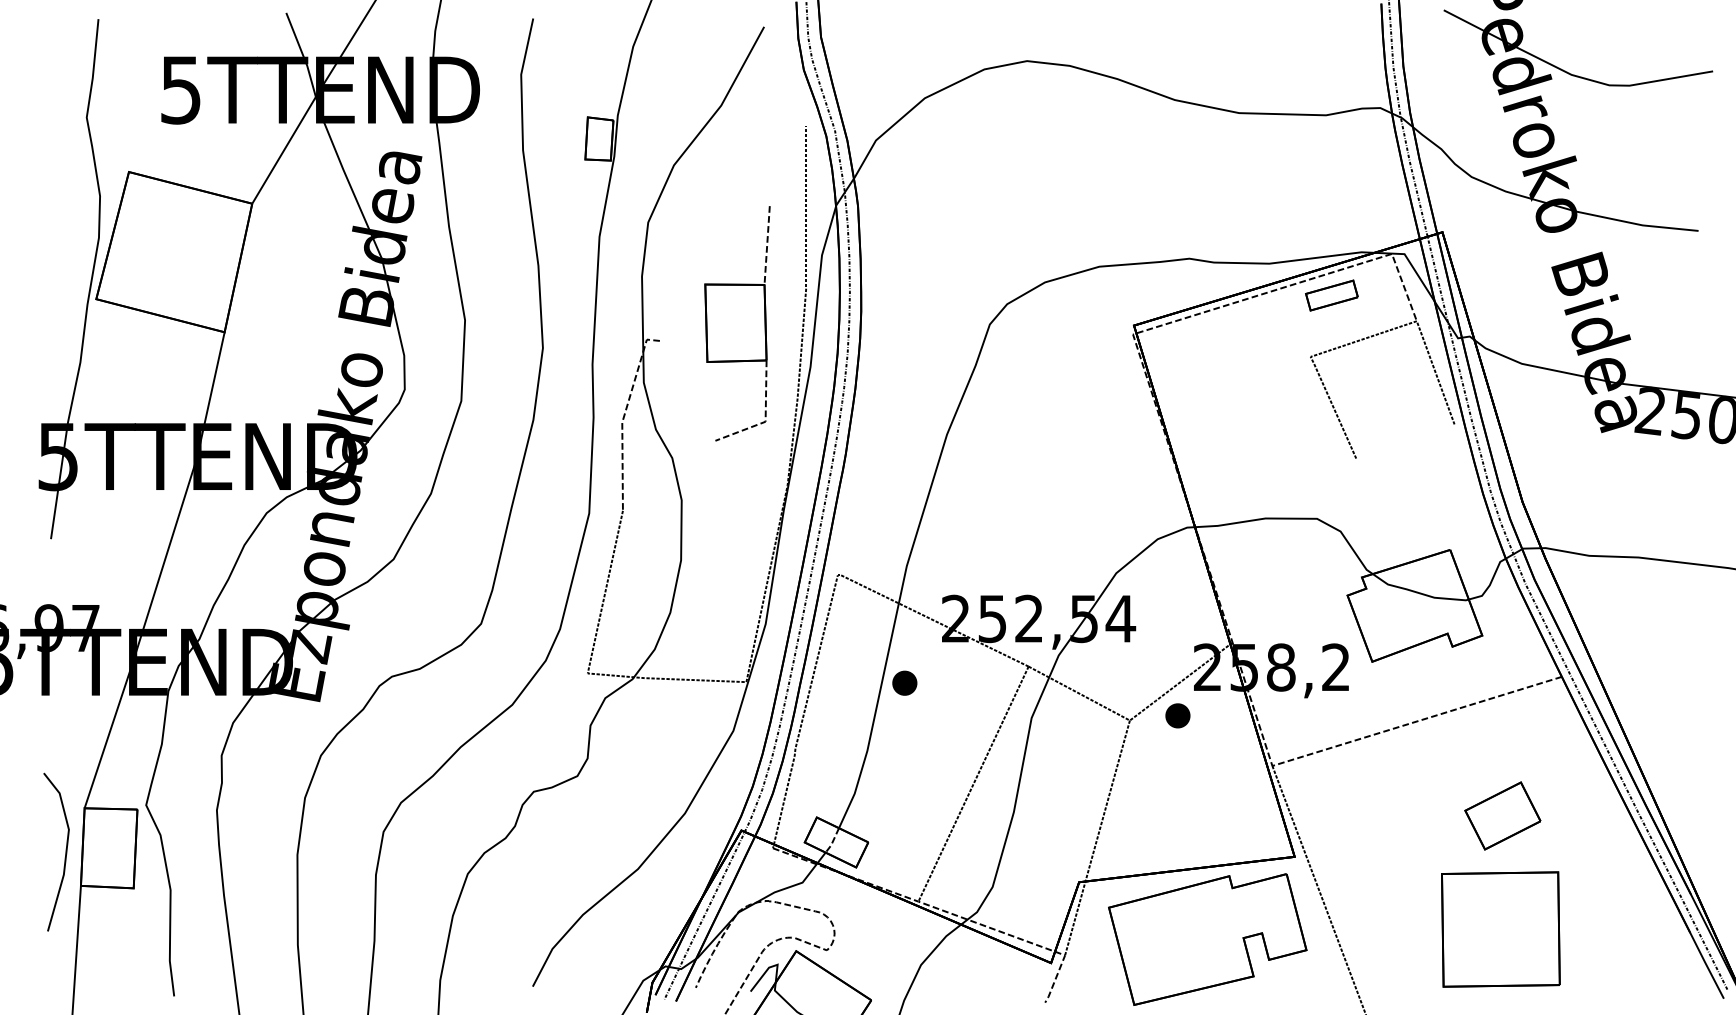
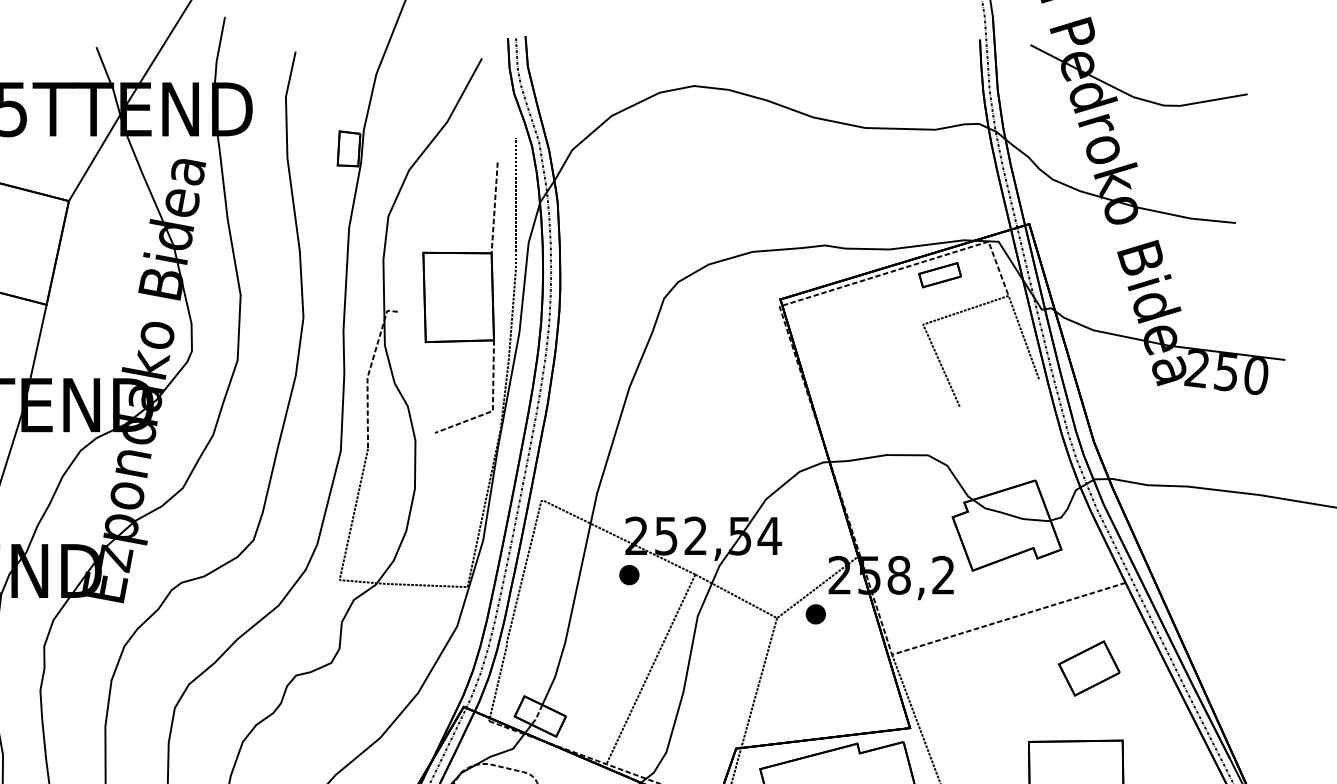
part: (737, 323) -> (460, 297), size x1.43
part: (904, 682) -> (629, 574), moved
part: (1502, 815) -> (1089, 668), moved

